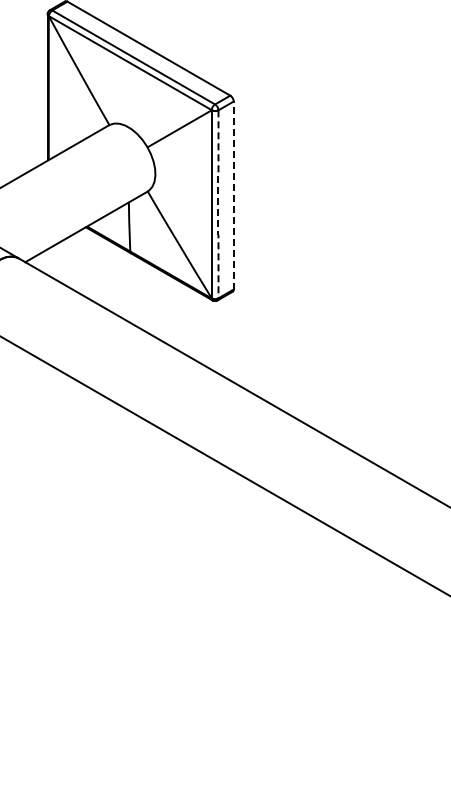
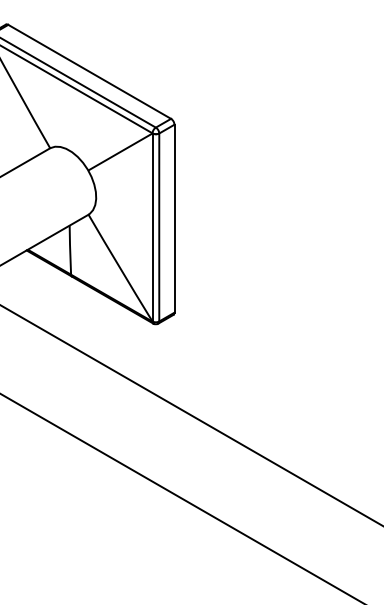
line: (233, 195) -> (174, 218), dashed -> solid
line: (218, 204) -> (159, 227), dashed -> solid

